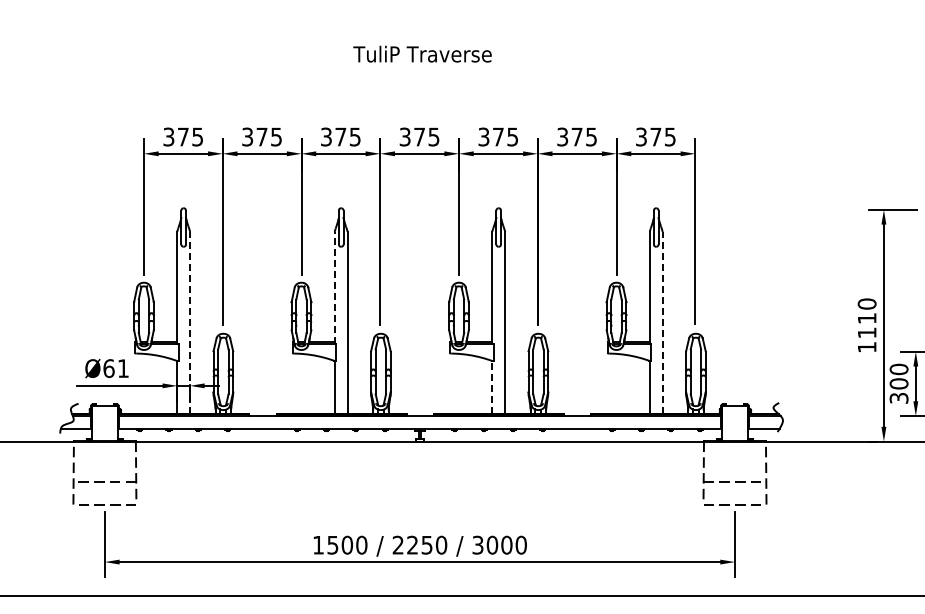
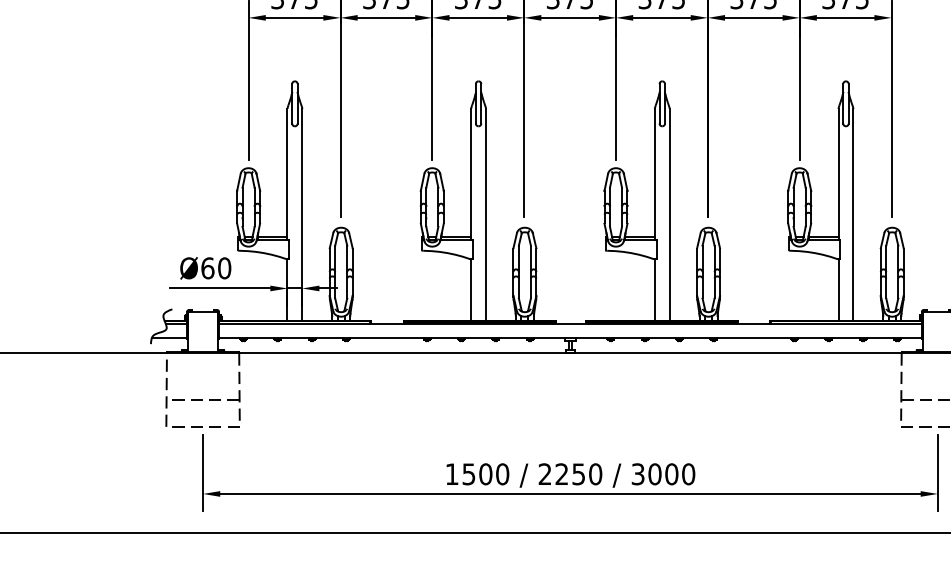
line: (334, 287) -> (470, 173), dashed -> solid
line: (190, 322) -> (302, 214), dashed -> solid
line: (662, 322) -> (853, 214), dashed -> solid
text: (123, 368) -> (224, 268), Ø61 -> Ø60
line: (492, 387) -> (655, 290), dashed -> solid

